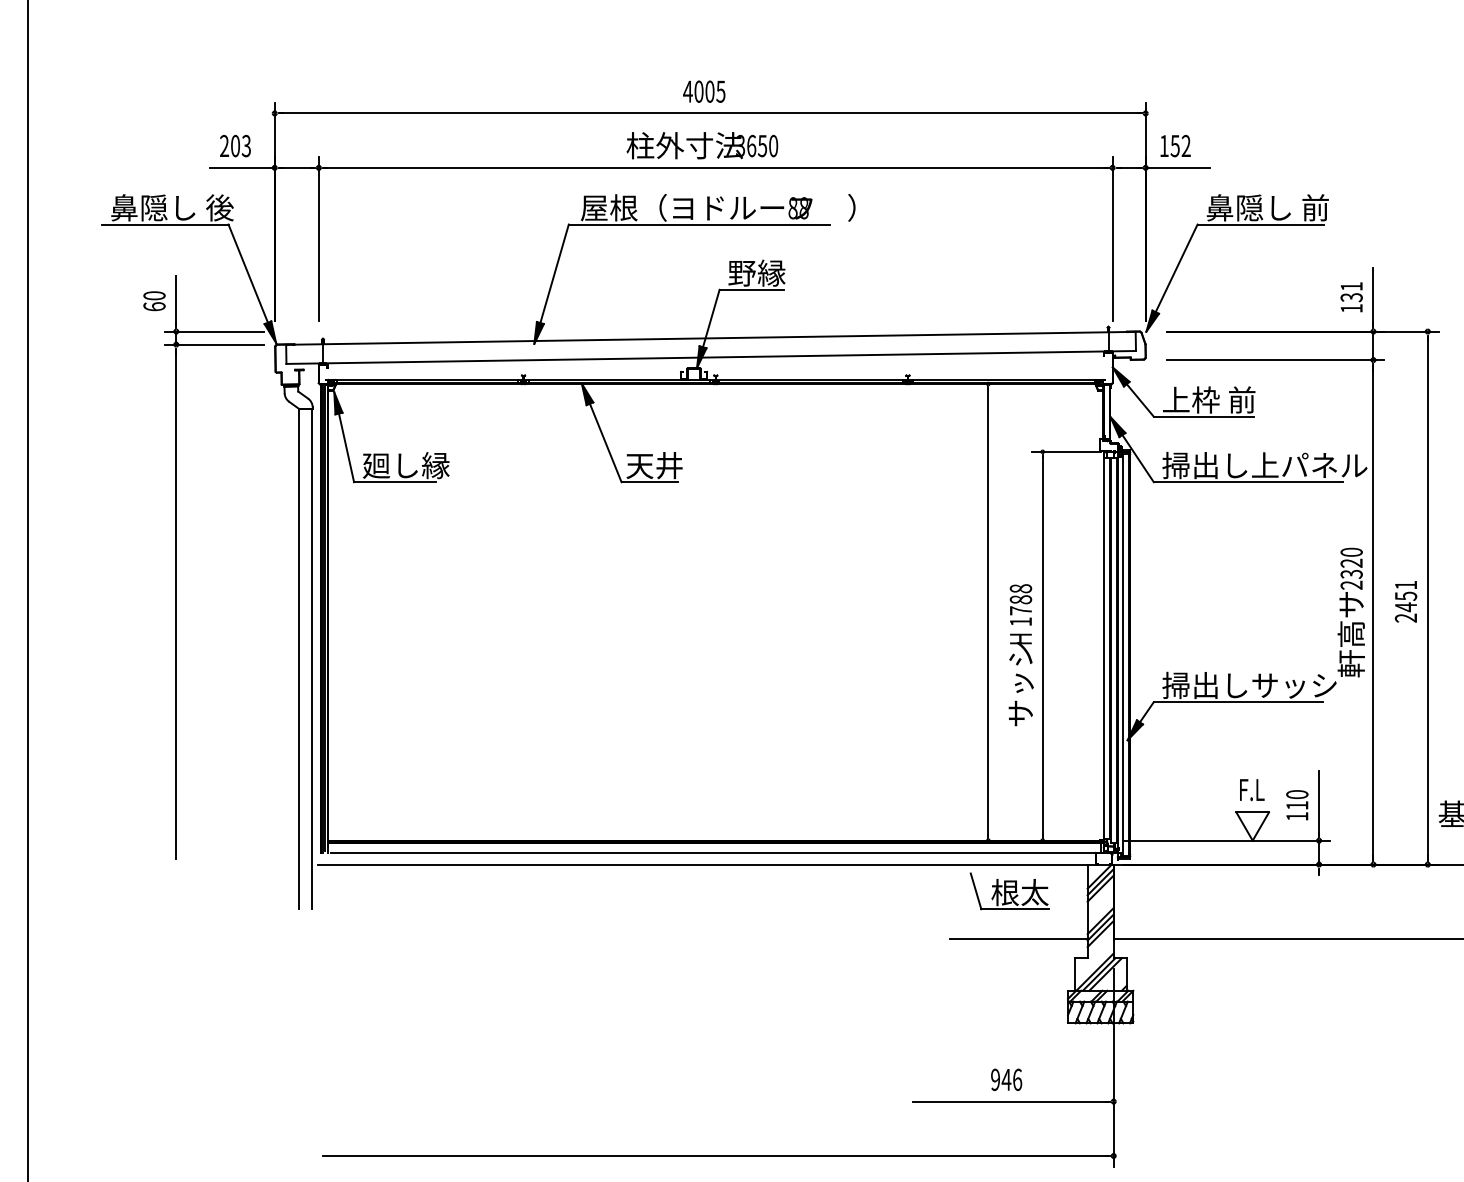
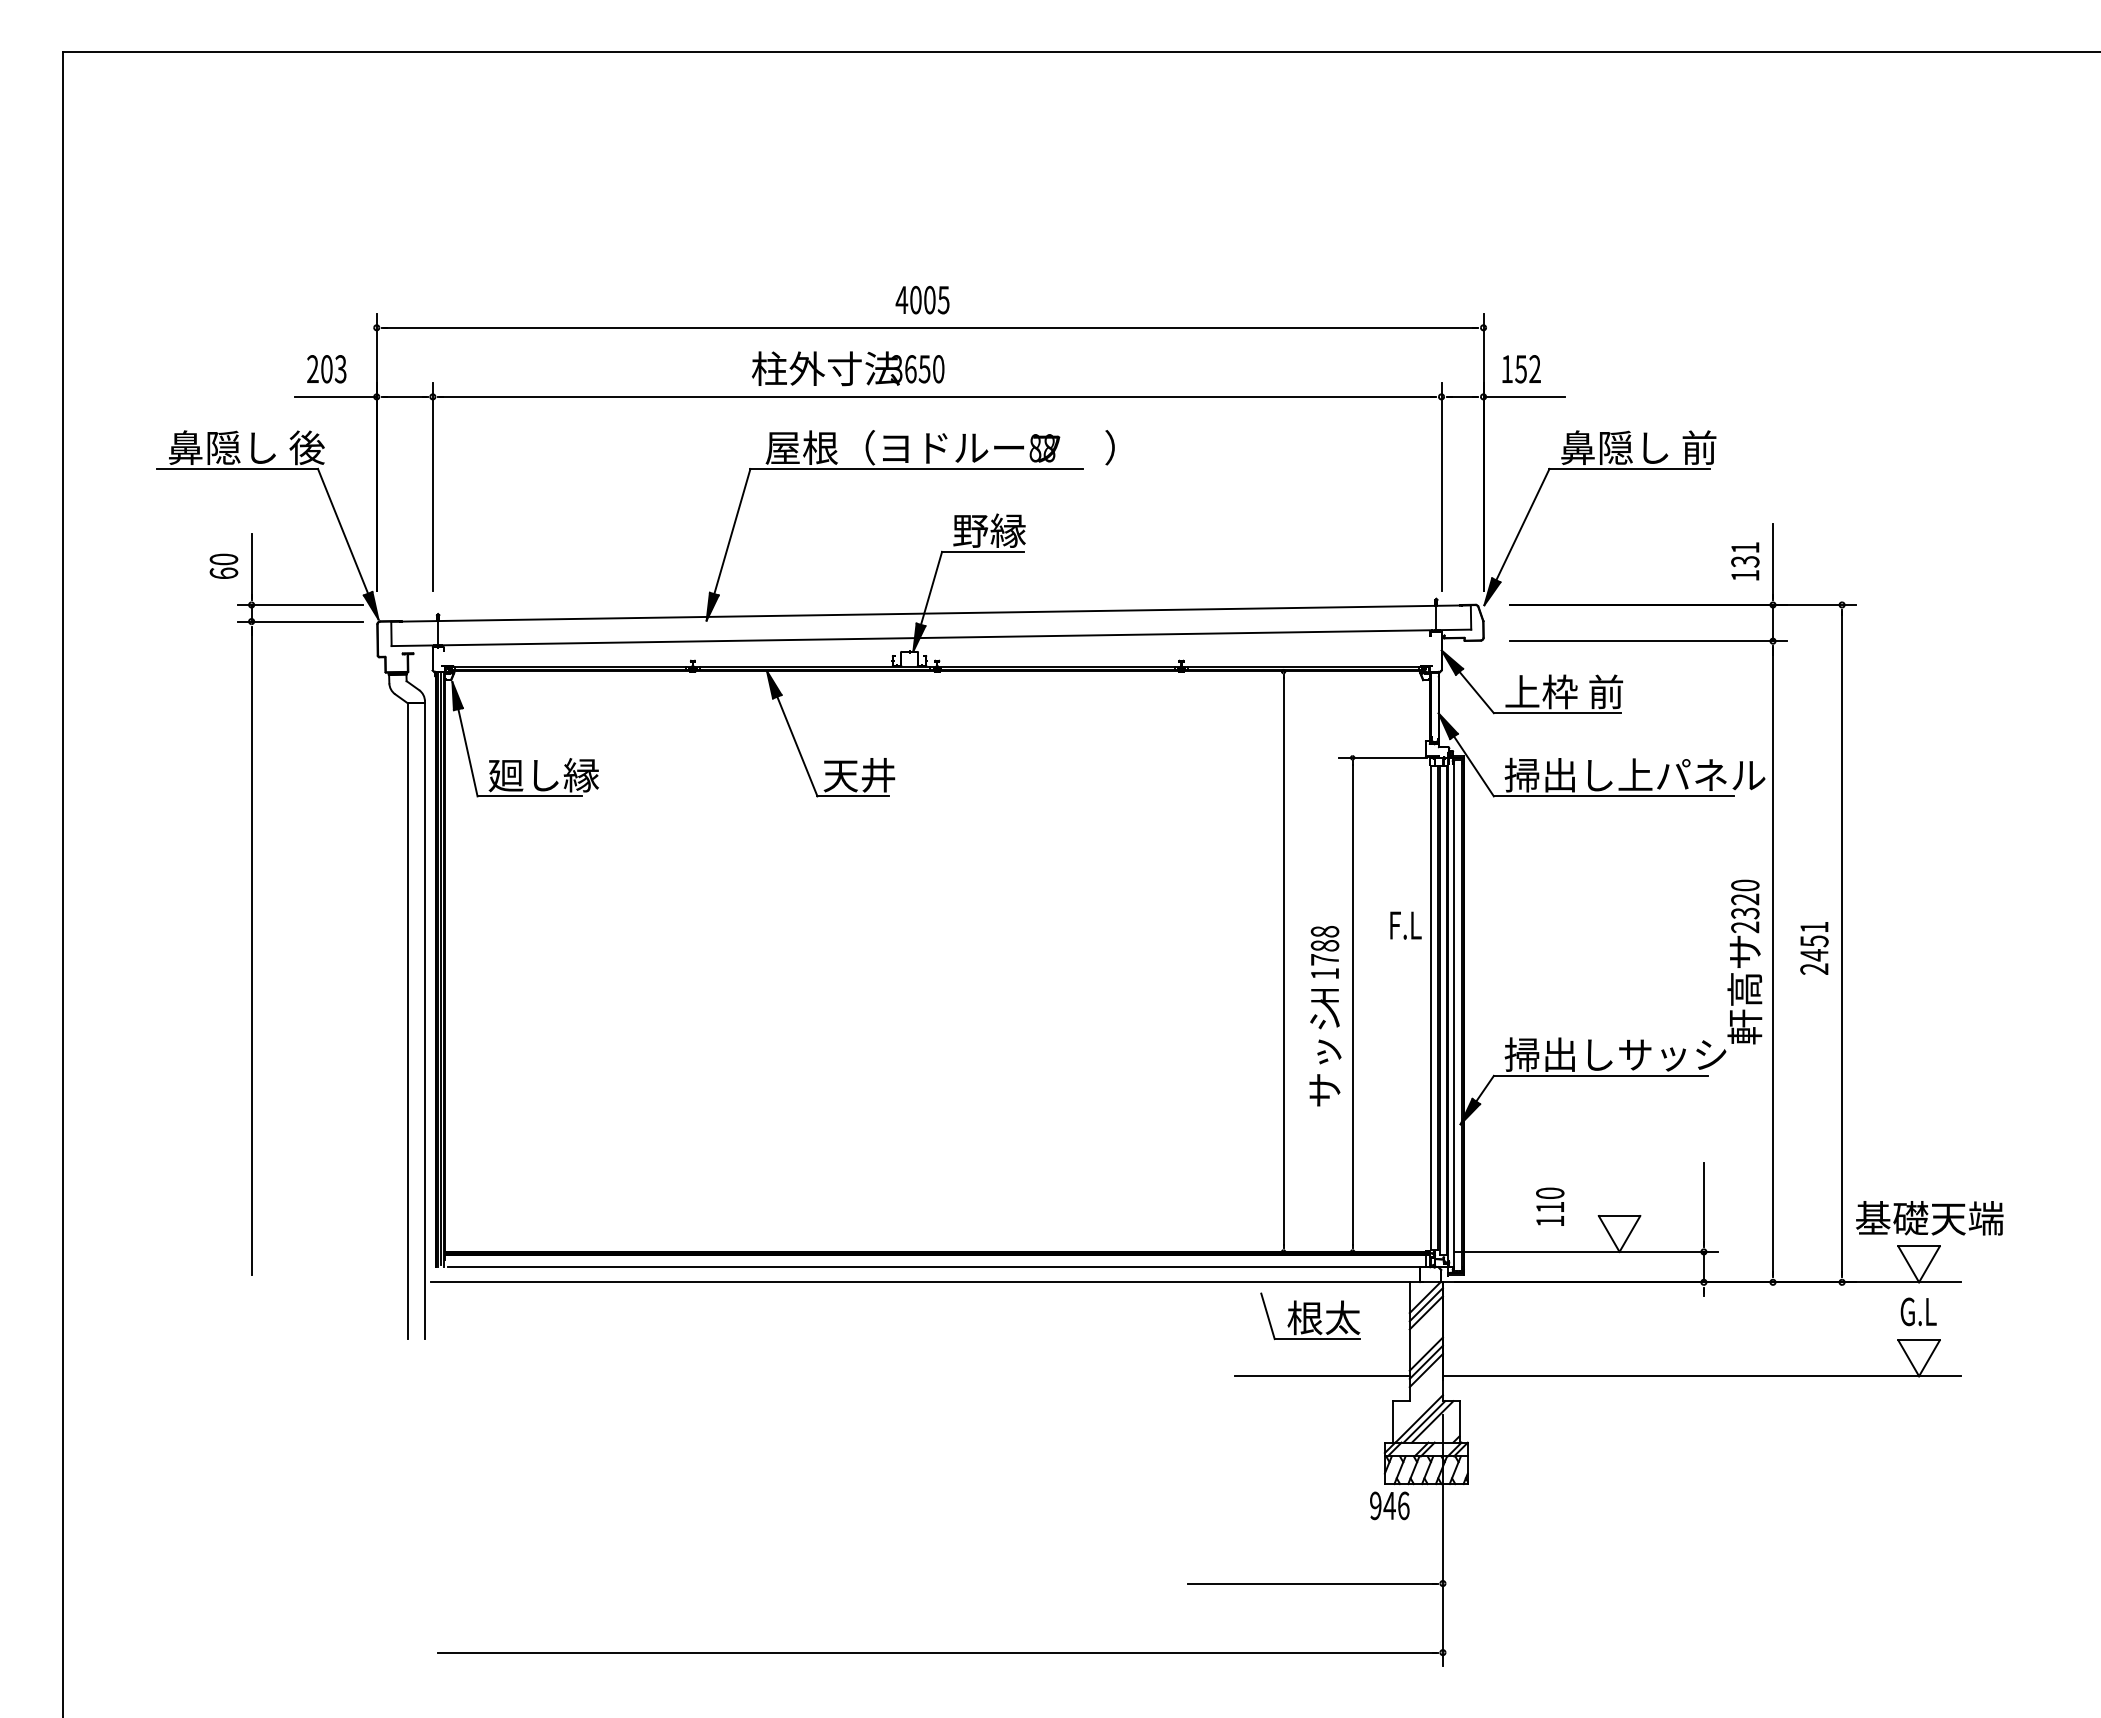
text: (701, 145) -> (847, 368), moved
text: (1251, 789) -> (1405, 925), moved
text: (1297, 804) -> (1550, 1206), moved
text: (1006, 1079) -> (1389, 1505), moved

